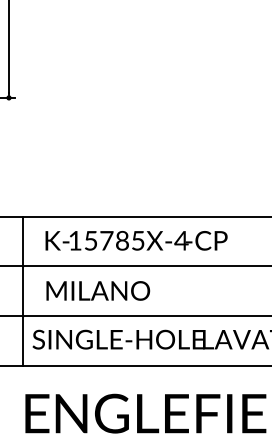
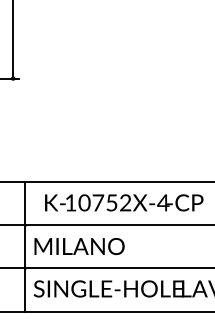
text: (114, 240) -> (105, 202), 15785X-4 -> 10752X-4
text: (98, 290) -> (79, 246), moved

